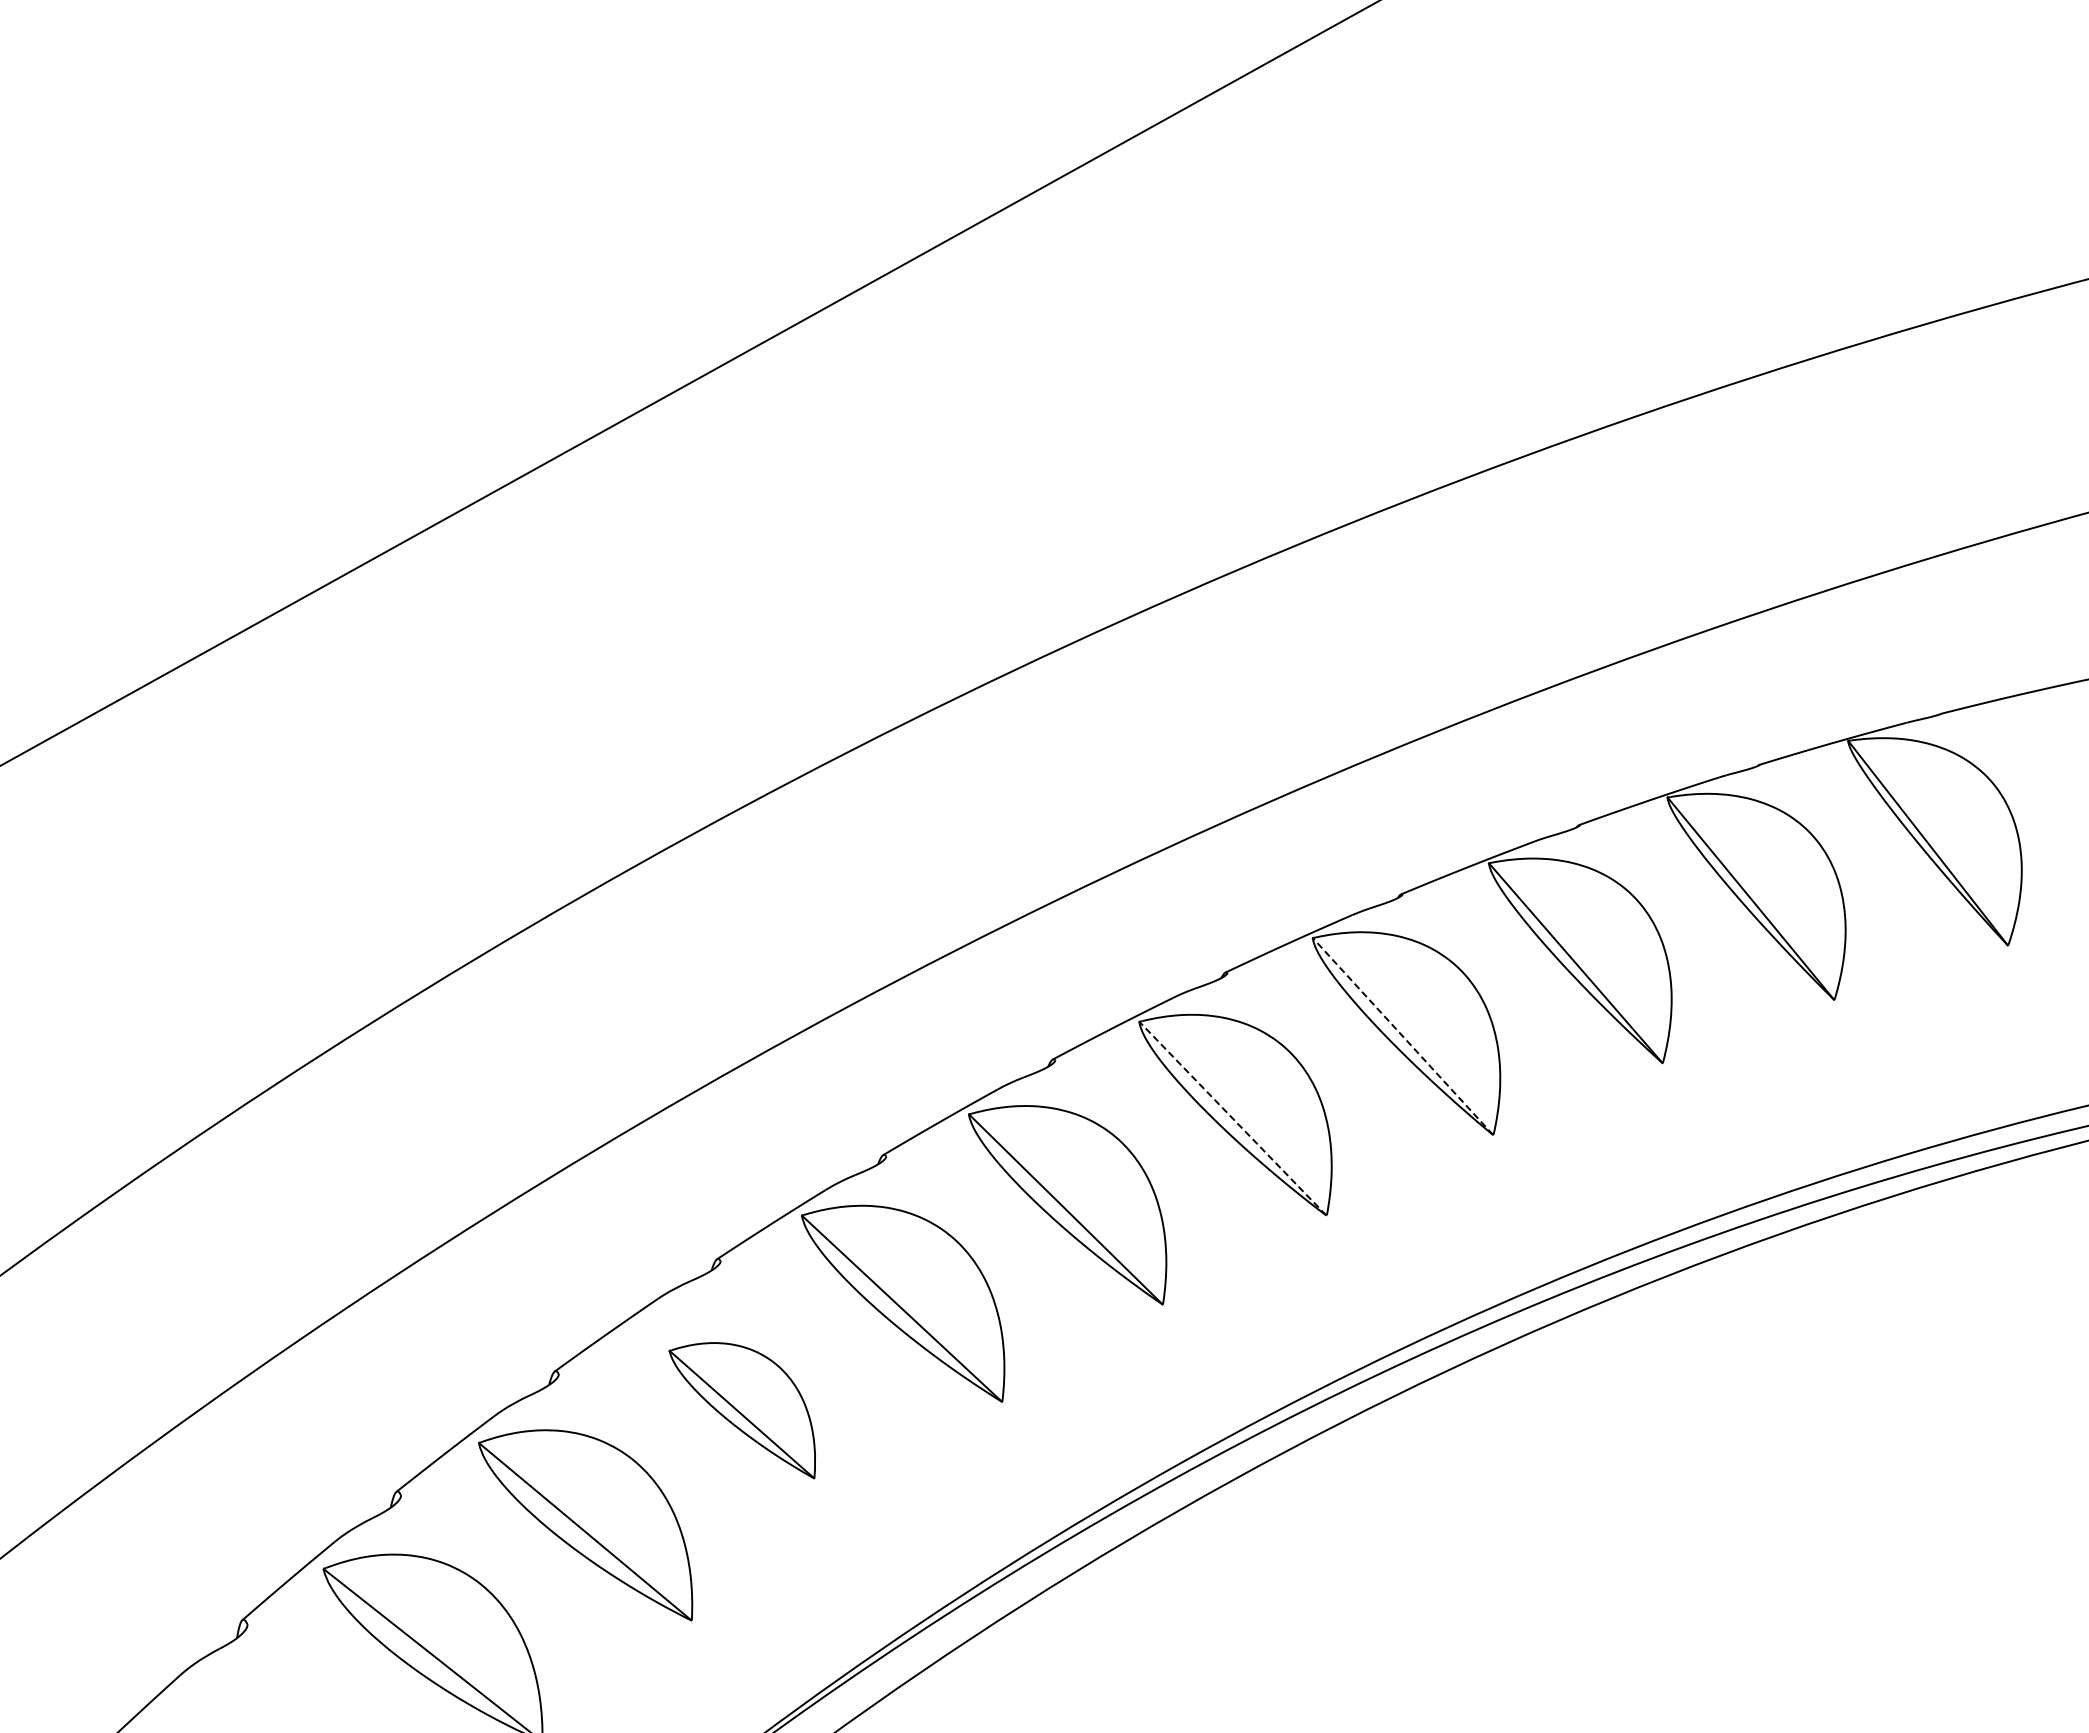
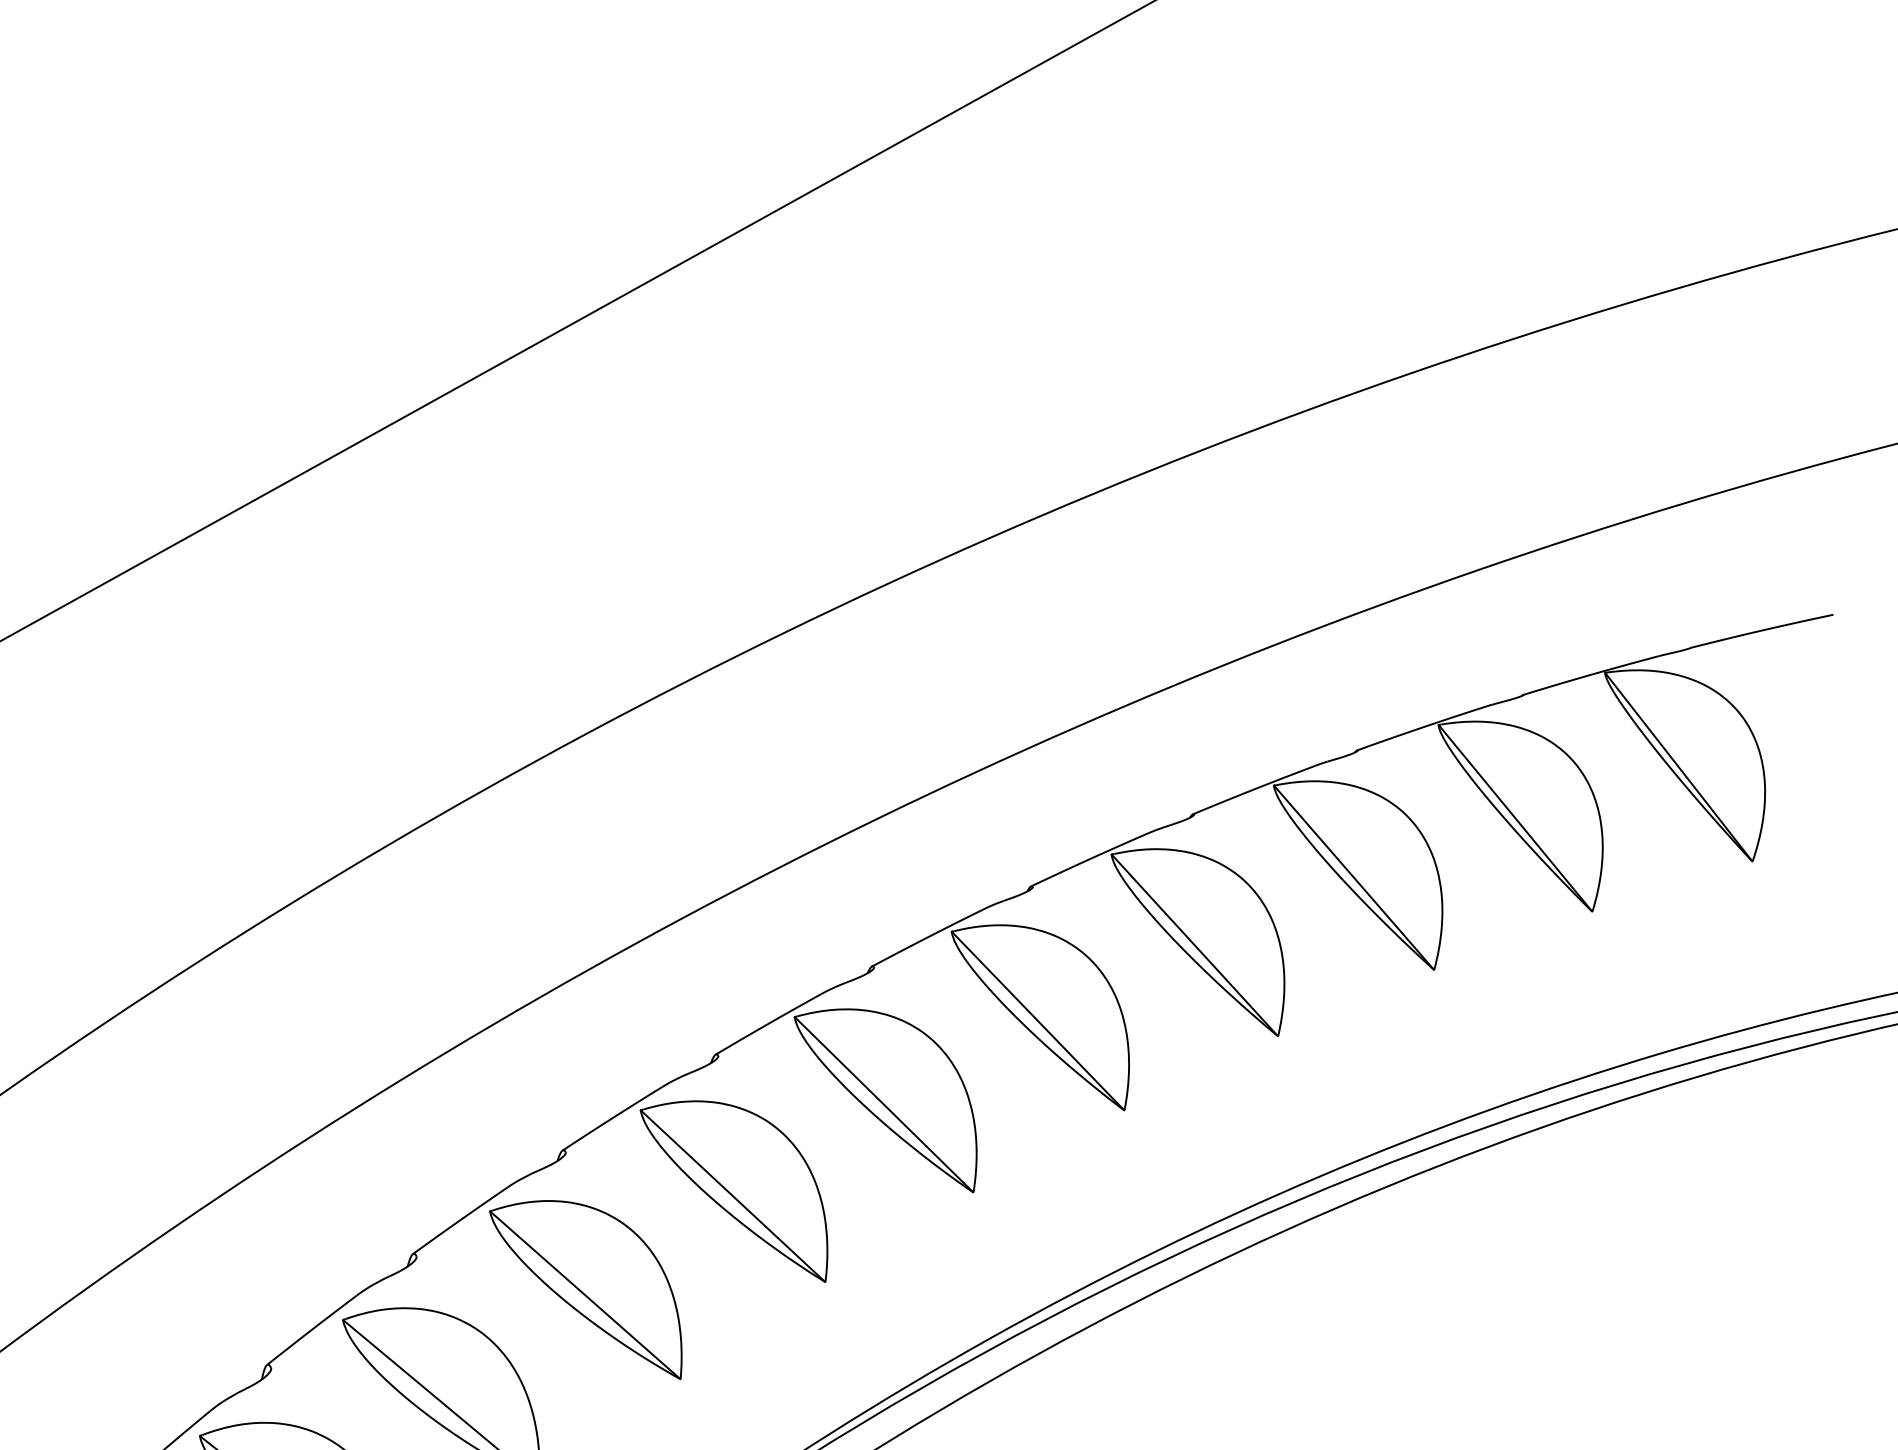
line: (1402, 1036) -> (1194, 945), dashed -> solid
line: (1232, 1118) -> (1037, 1020), dashed -> solid
part: (742, 1410) -> (585, 1290), size x1.43

